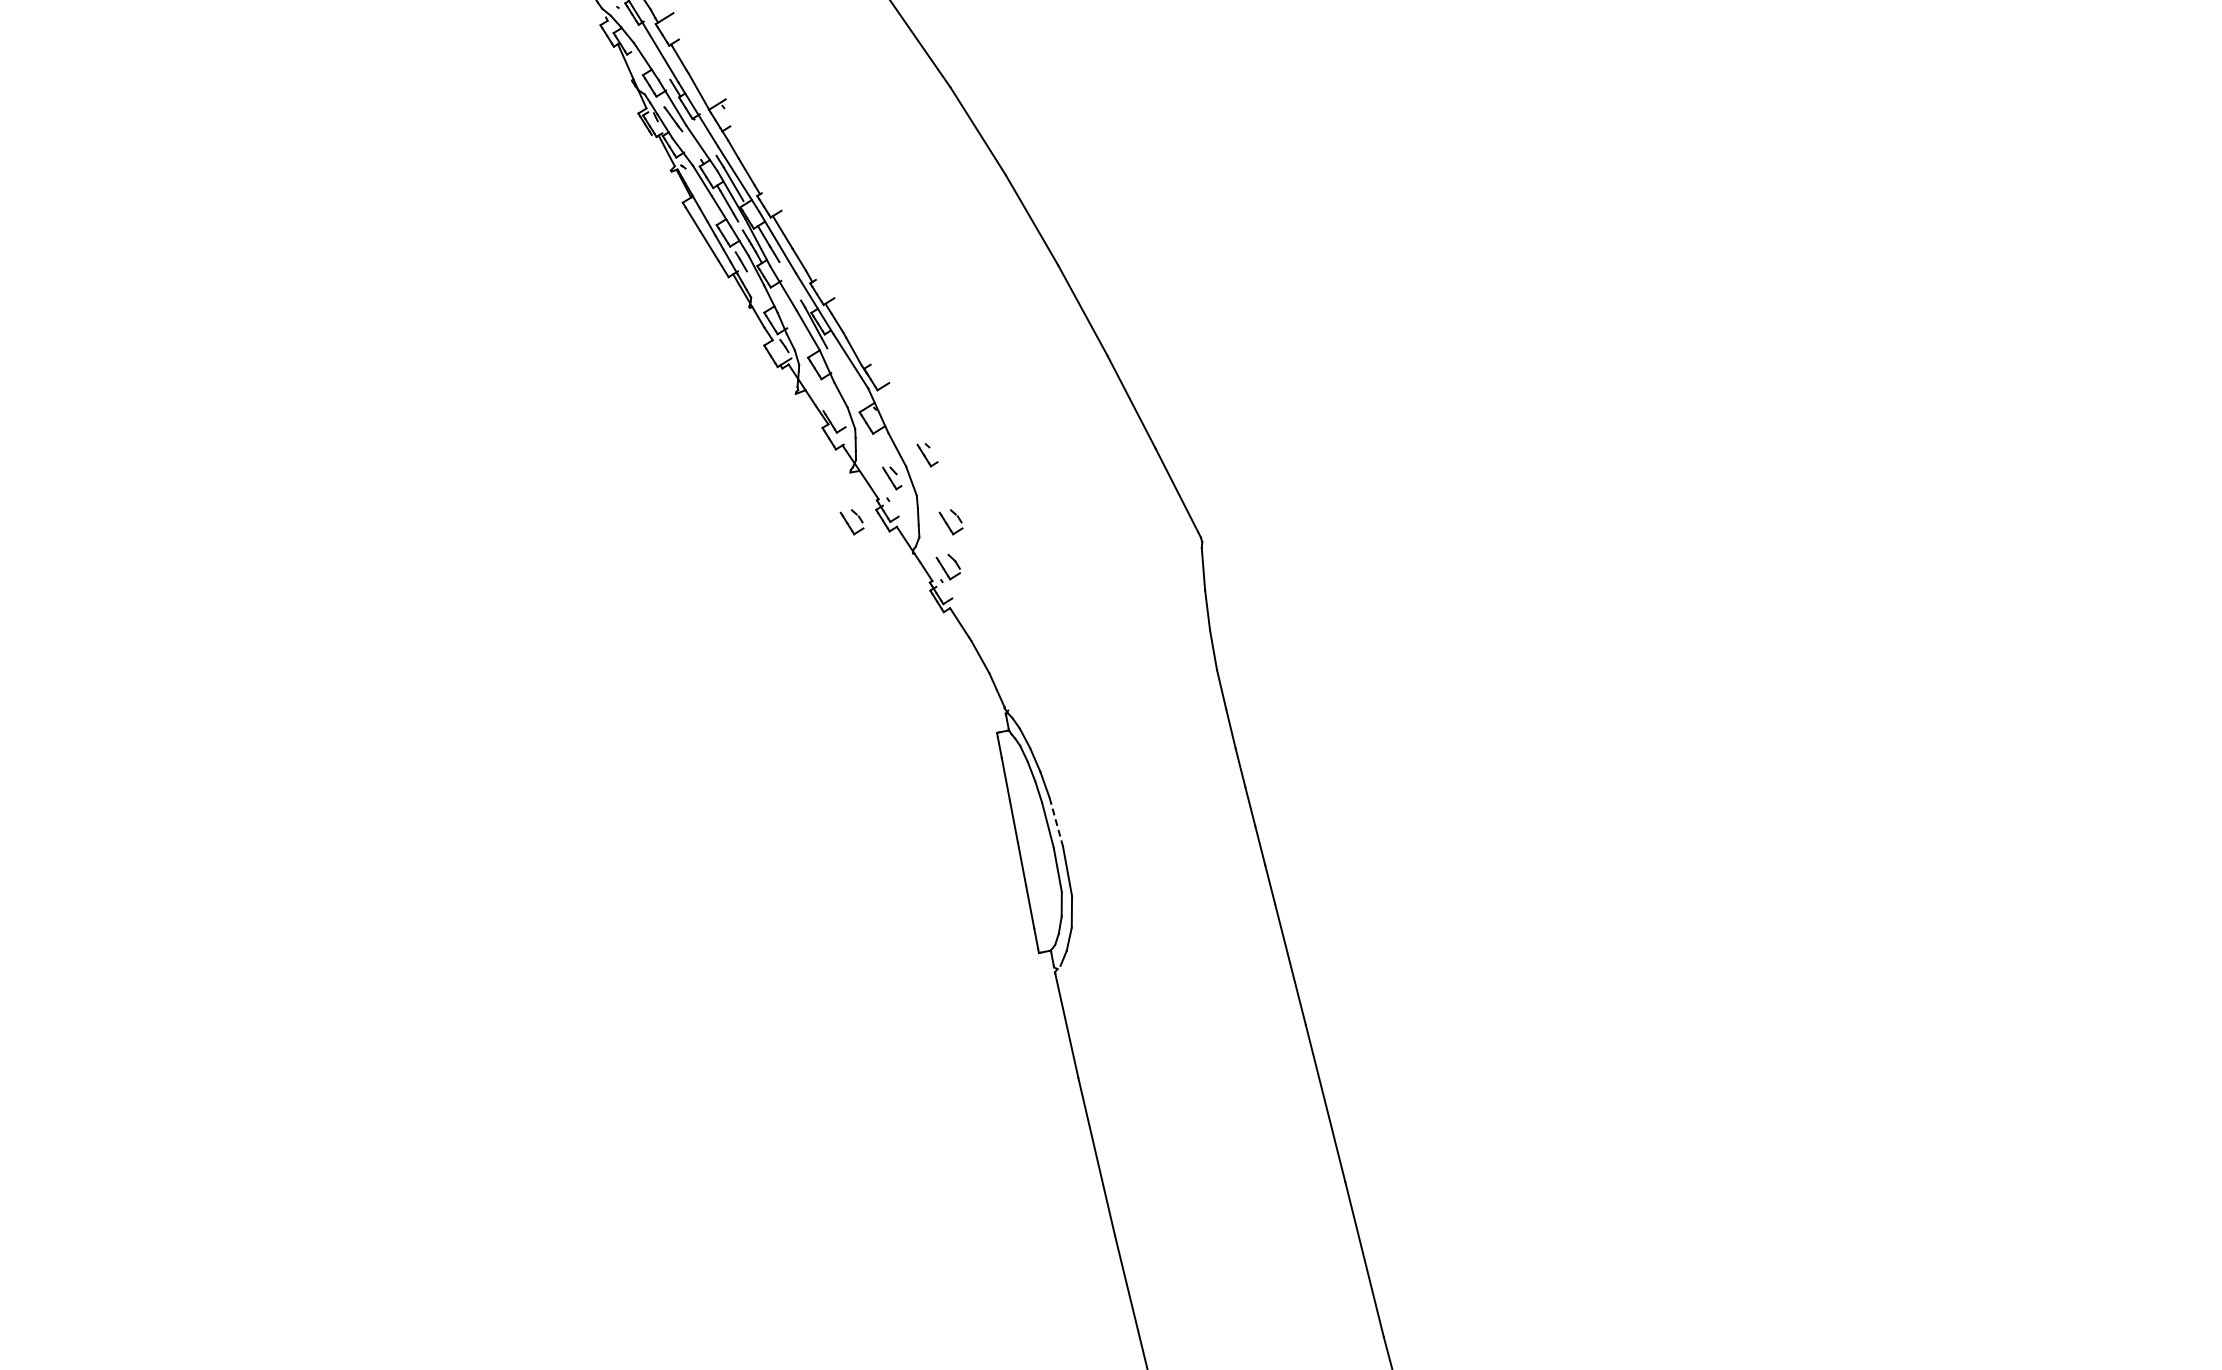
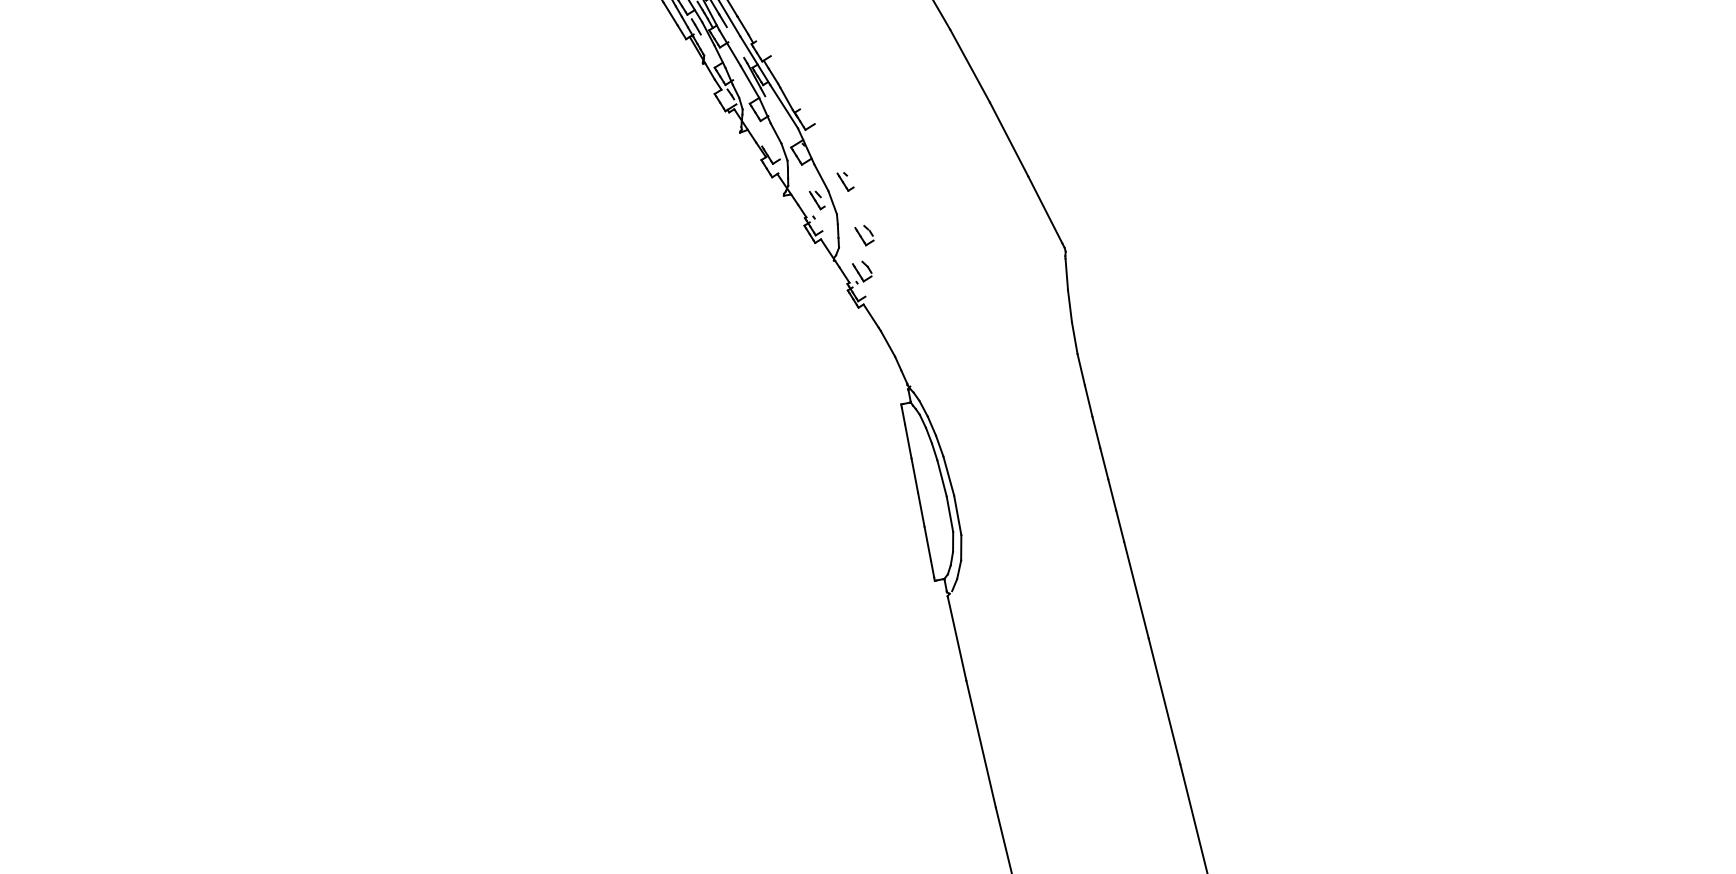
part: (851, 522) -> (784, 235), removed
line: (1056, 822) -> (948, 476), dashed -> solid

